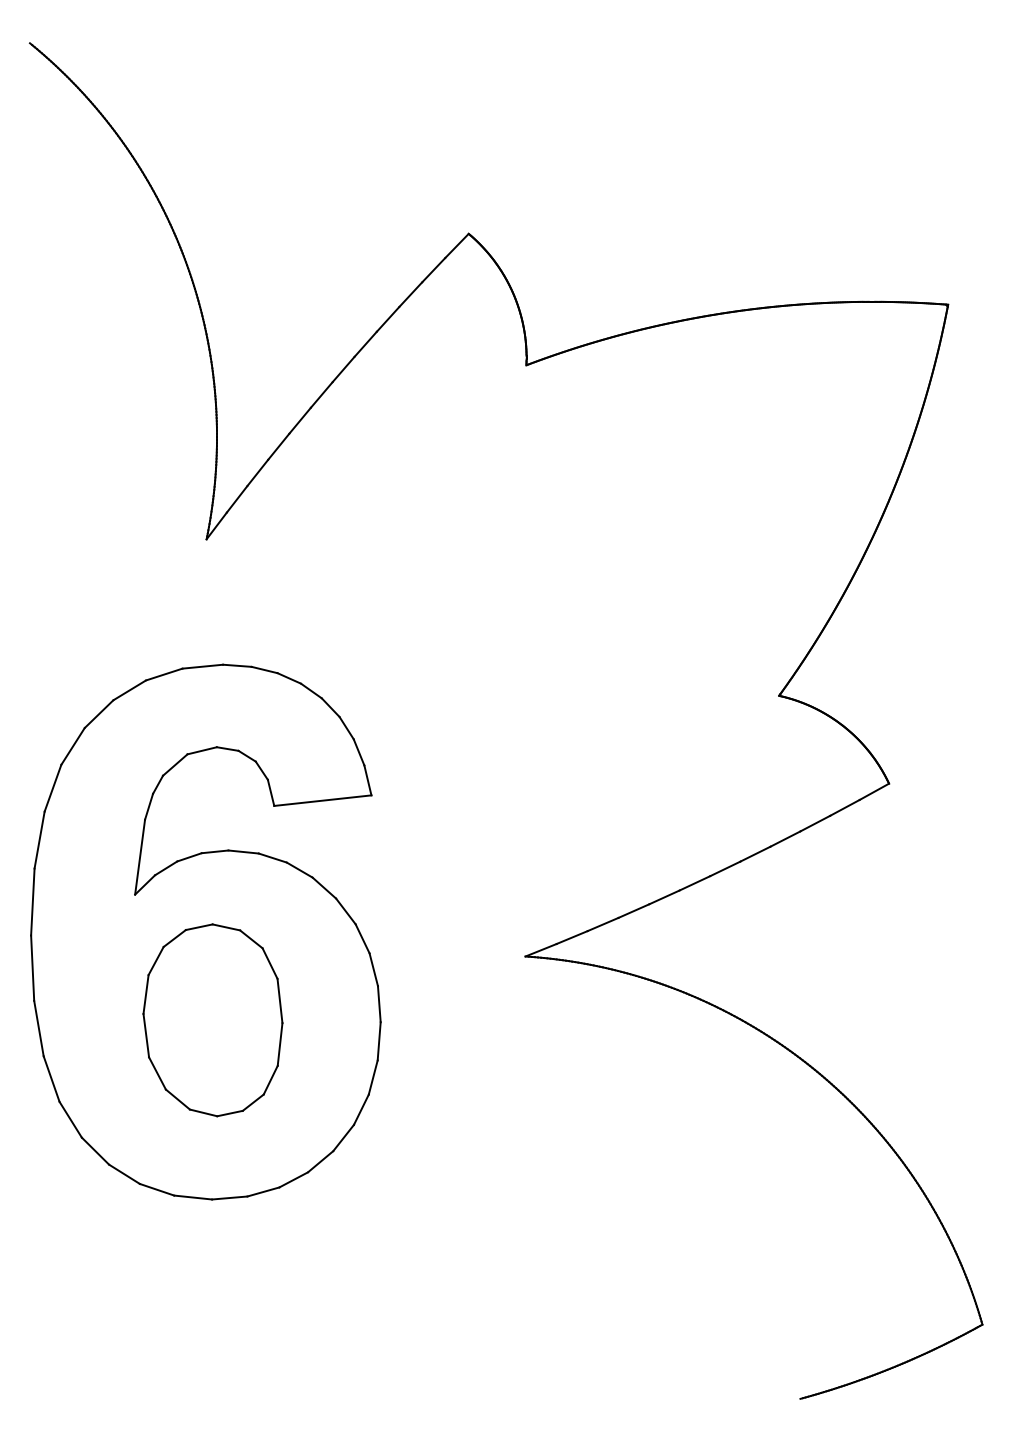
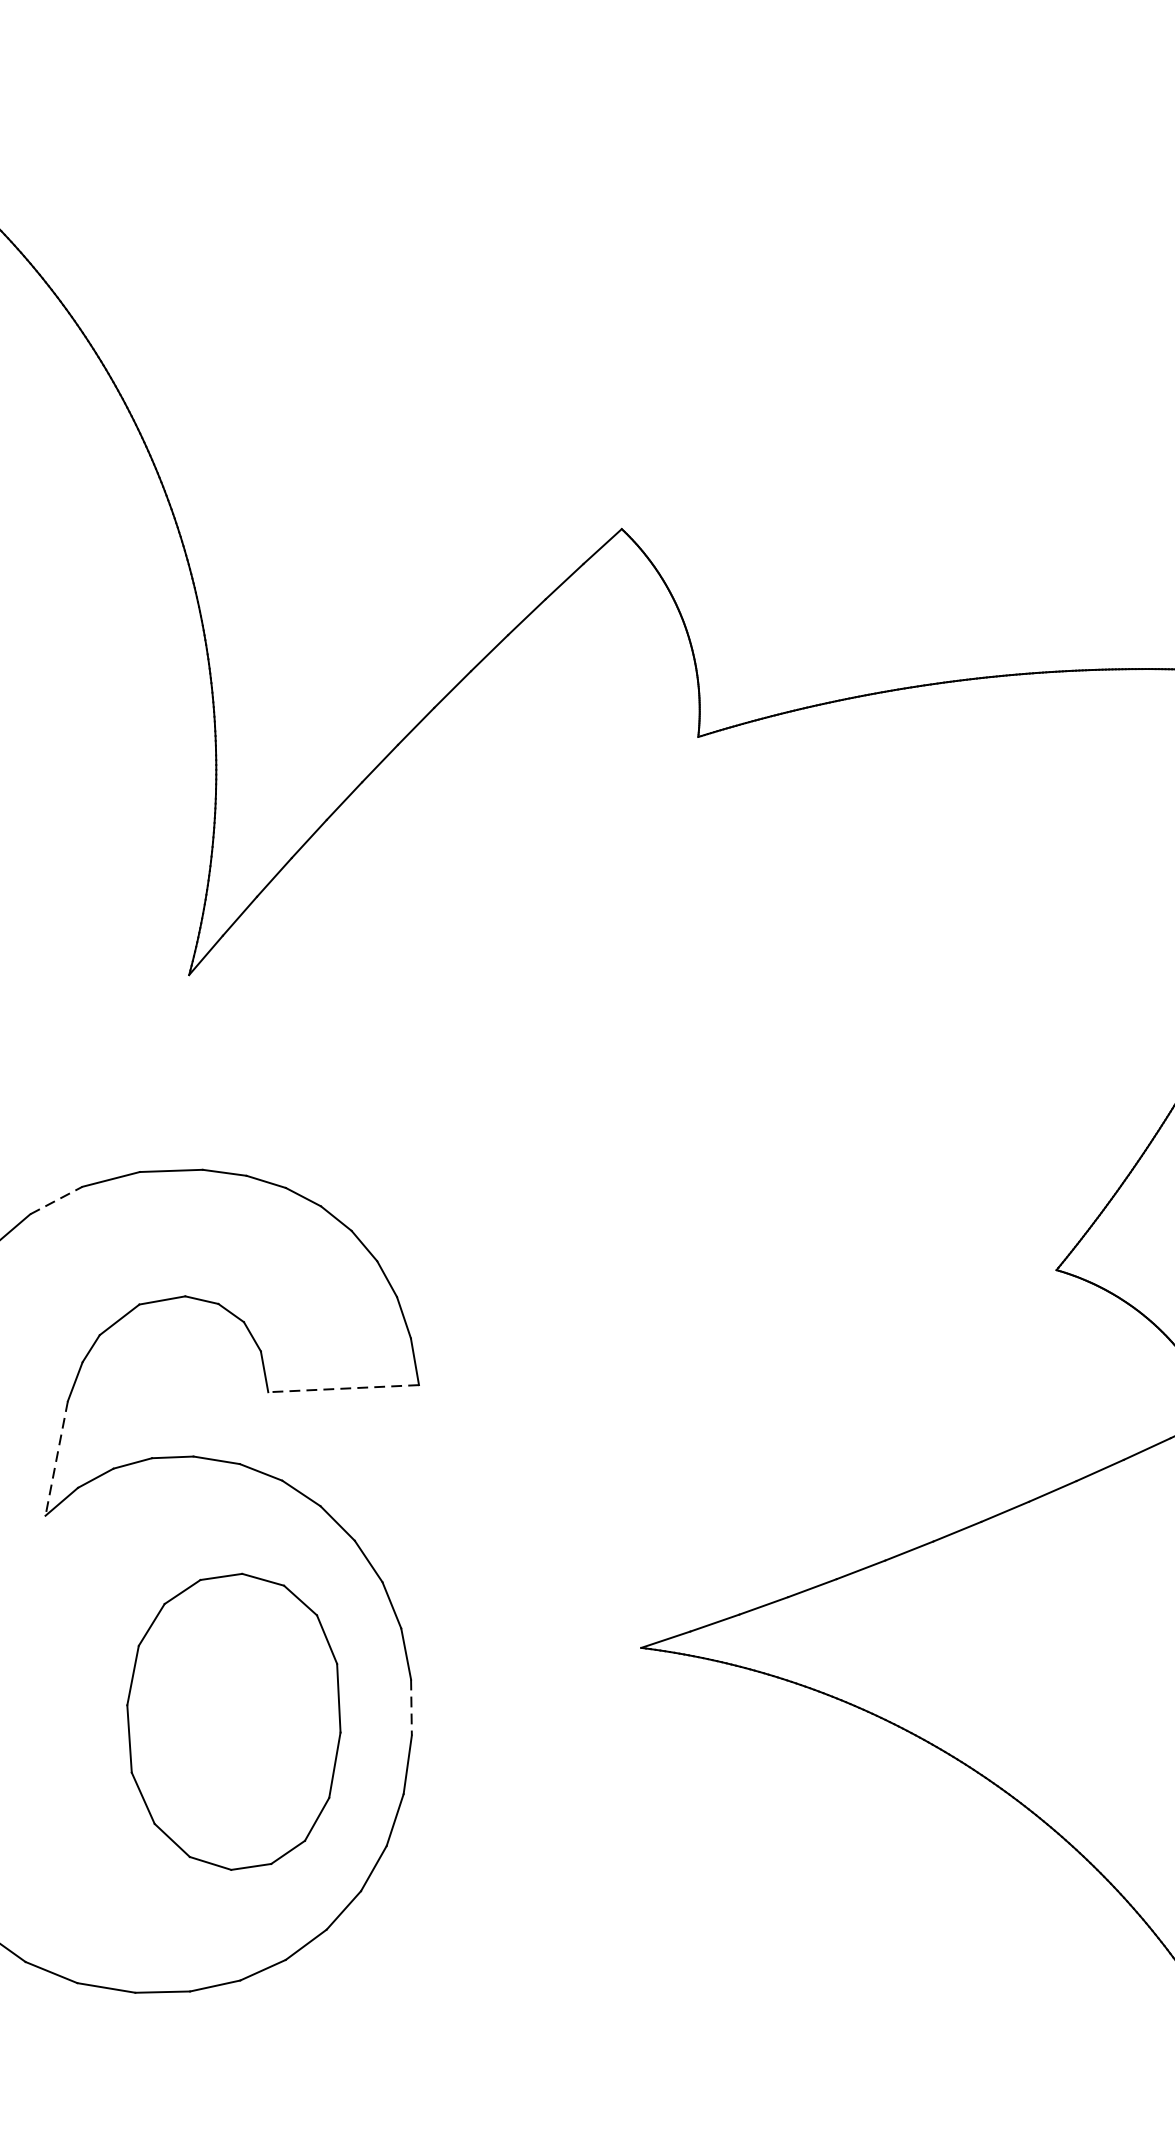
line: (130, 690) -> (57, 1200), solid -> dashed
line: (322, 800) -> (343, 1388), solid -> dashed
line: (140, 857) -> (57, 1459), solid -> dashed
line: (379, 1004) -> (411, 1708), solid -> dashed
part: (212, 1020) -> (233, 1721), moved

